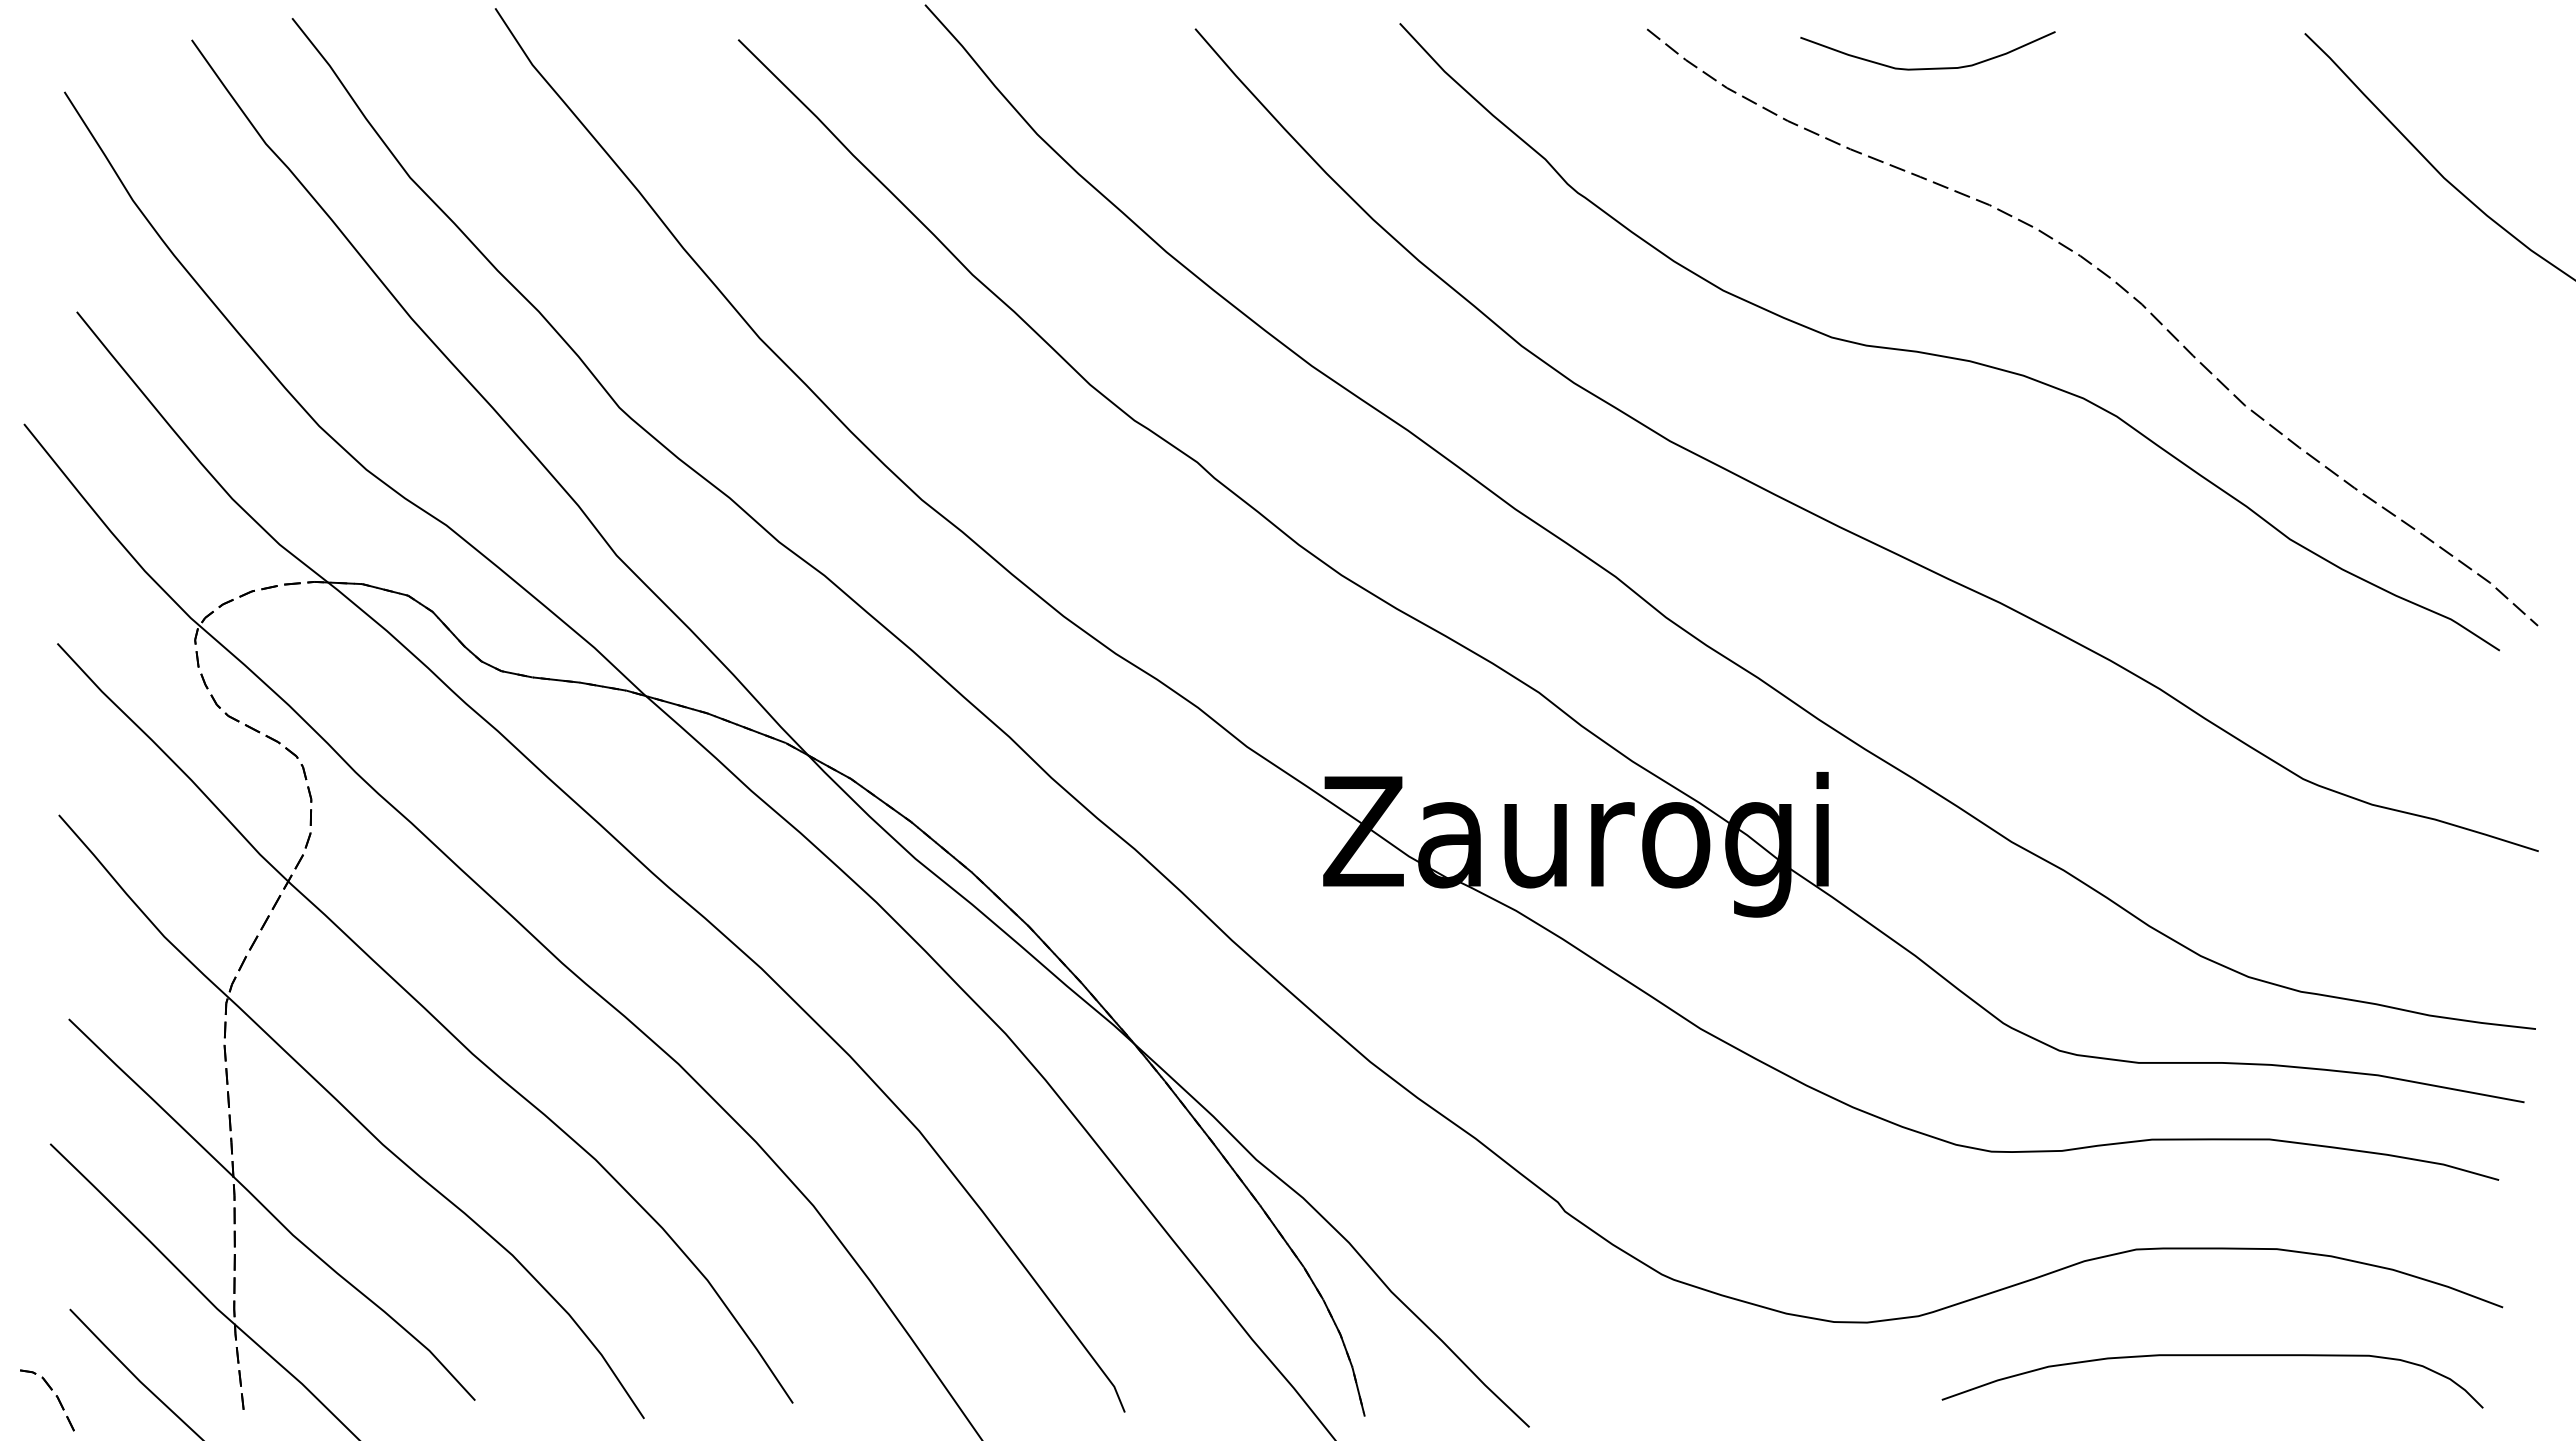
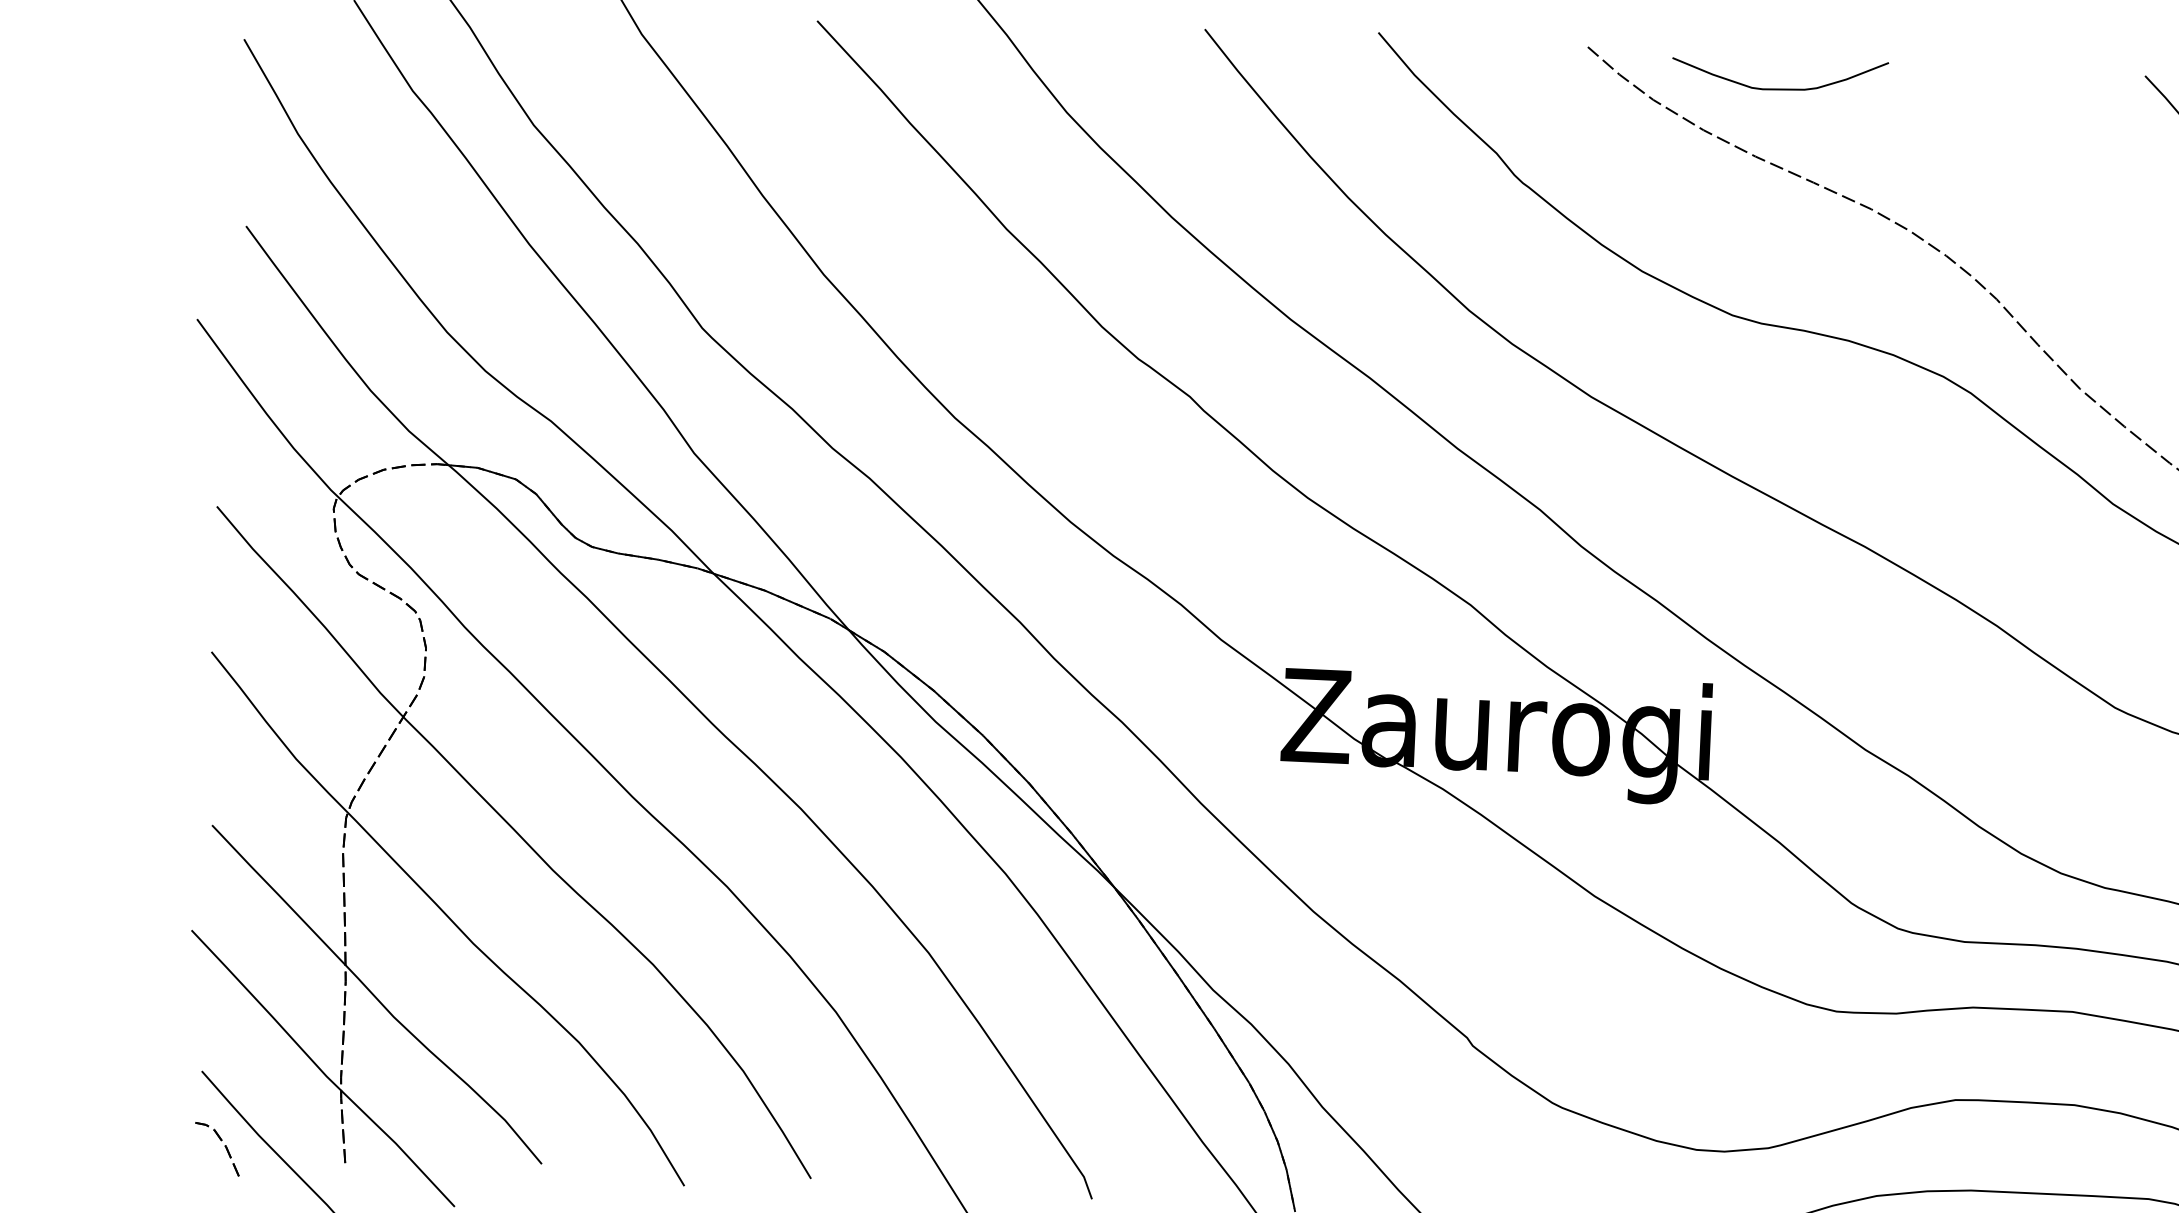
curve: (1932, 67) -> (1783, 88), moved
part: (55, 1396) -> (224, 1146), moved

